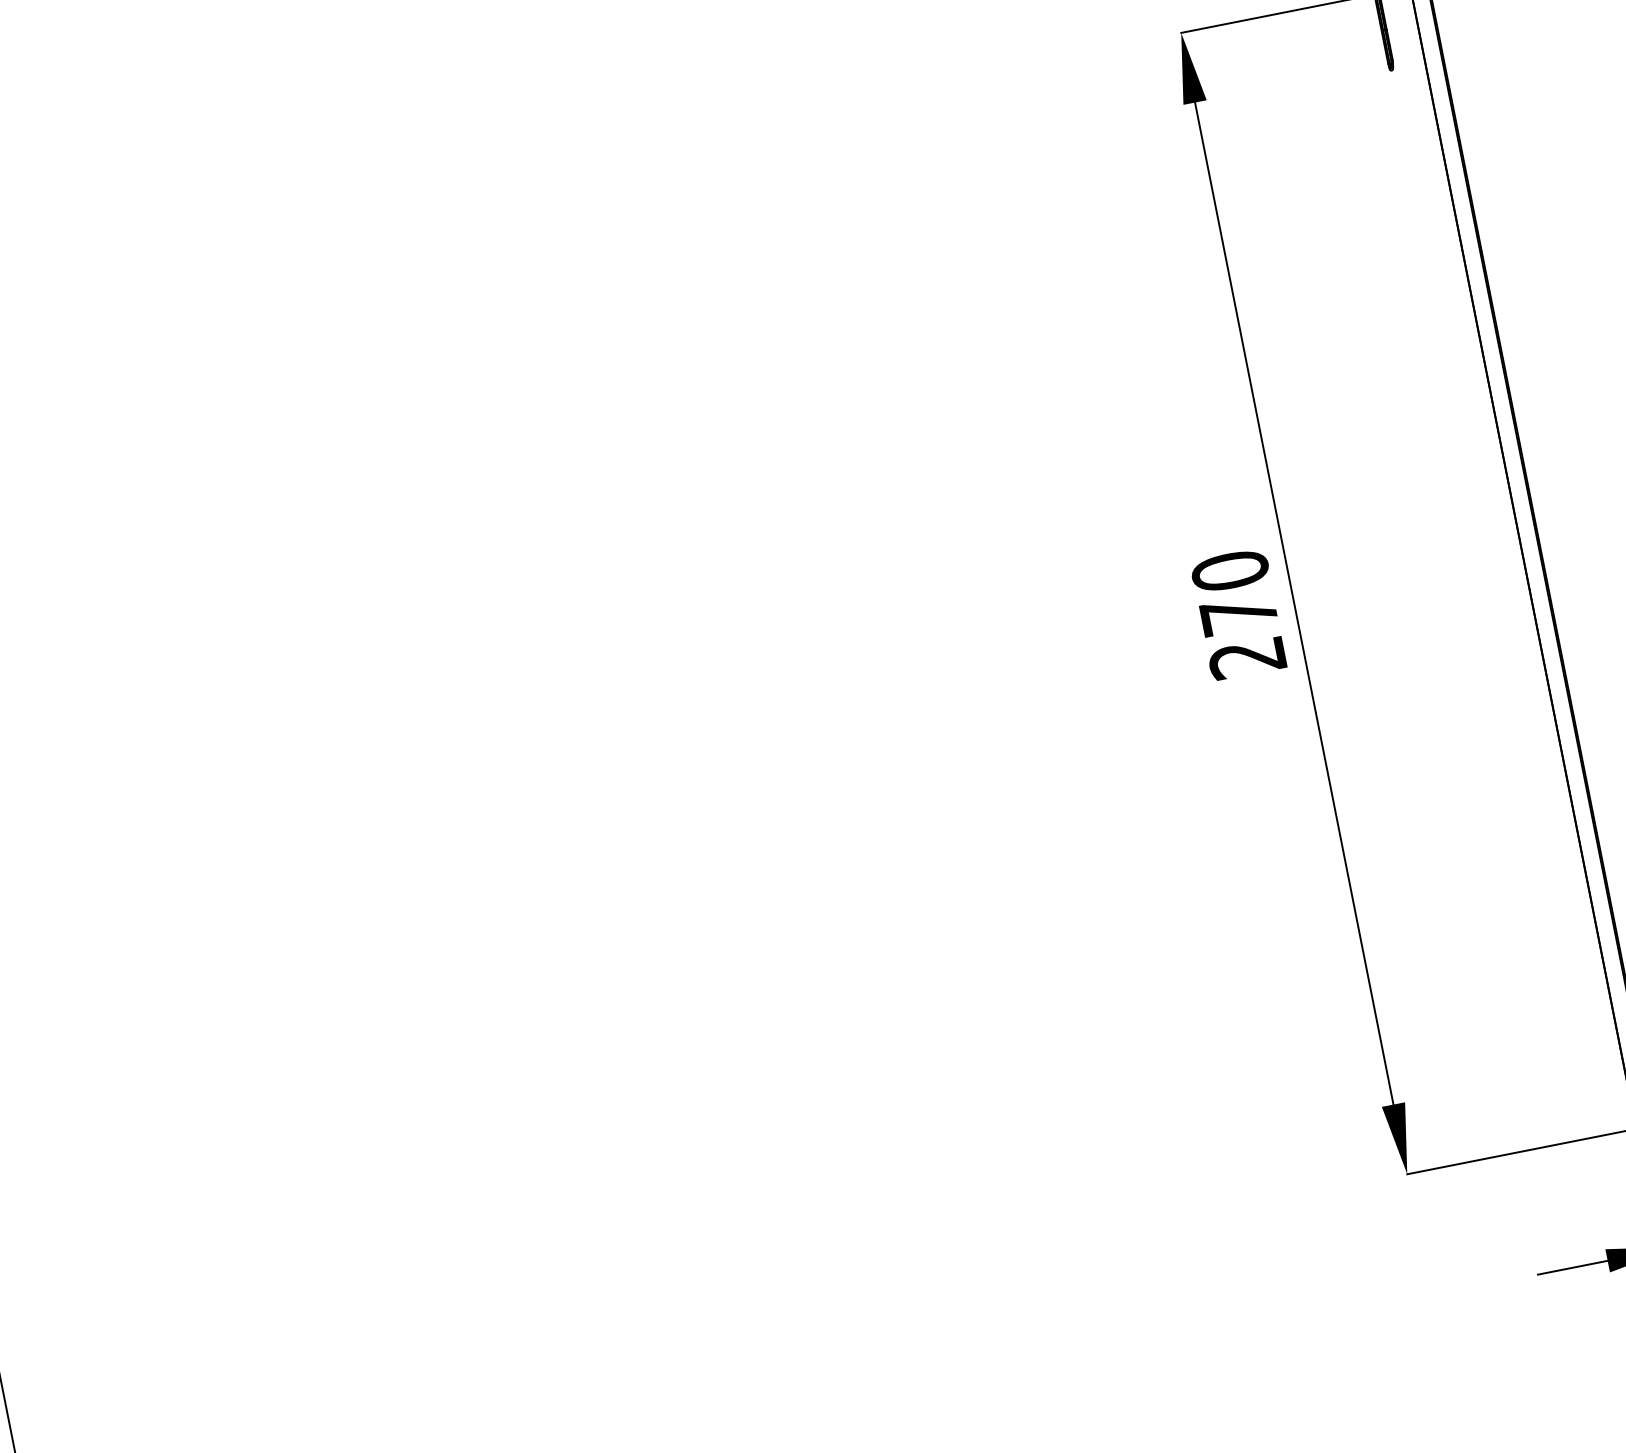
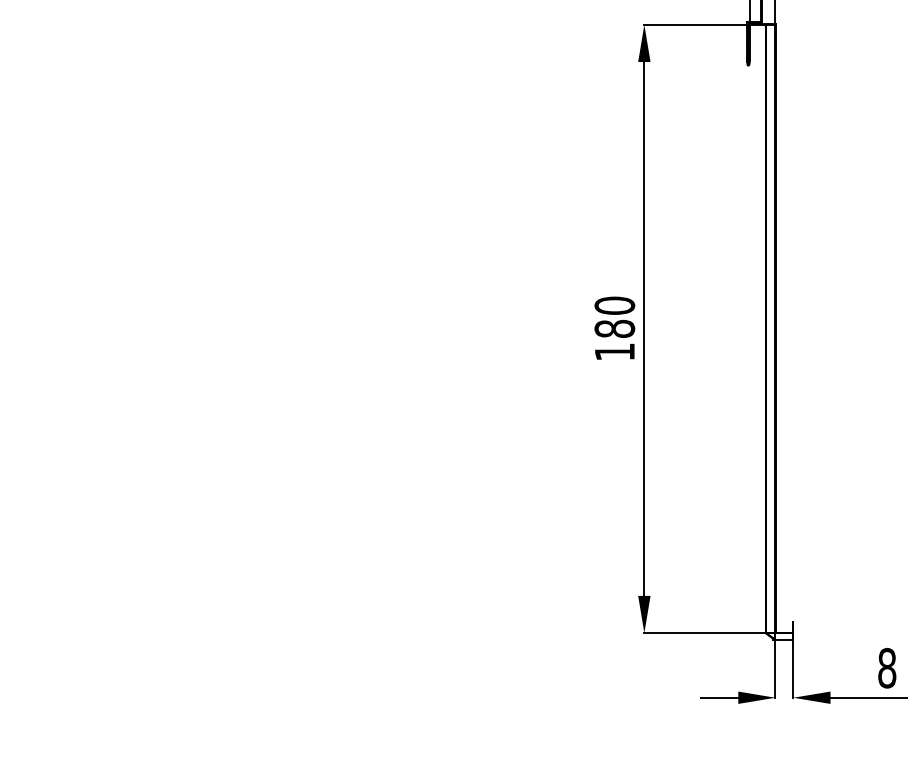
text: (1242, 634) -> (614, 339), 270 -> 180

